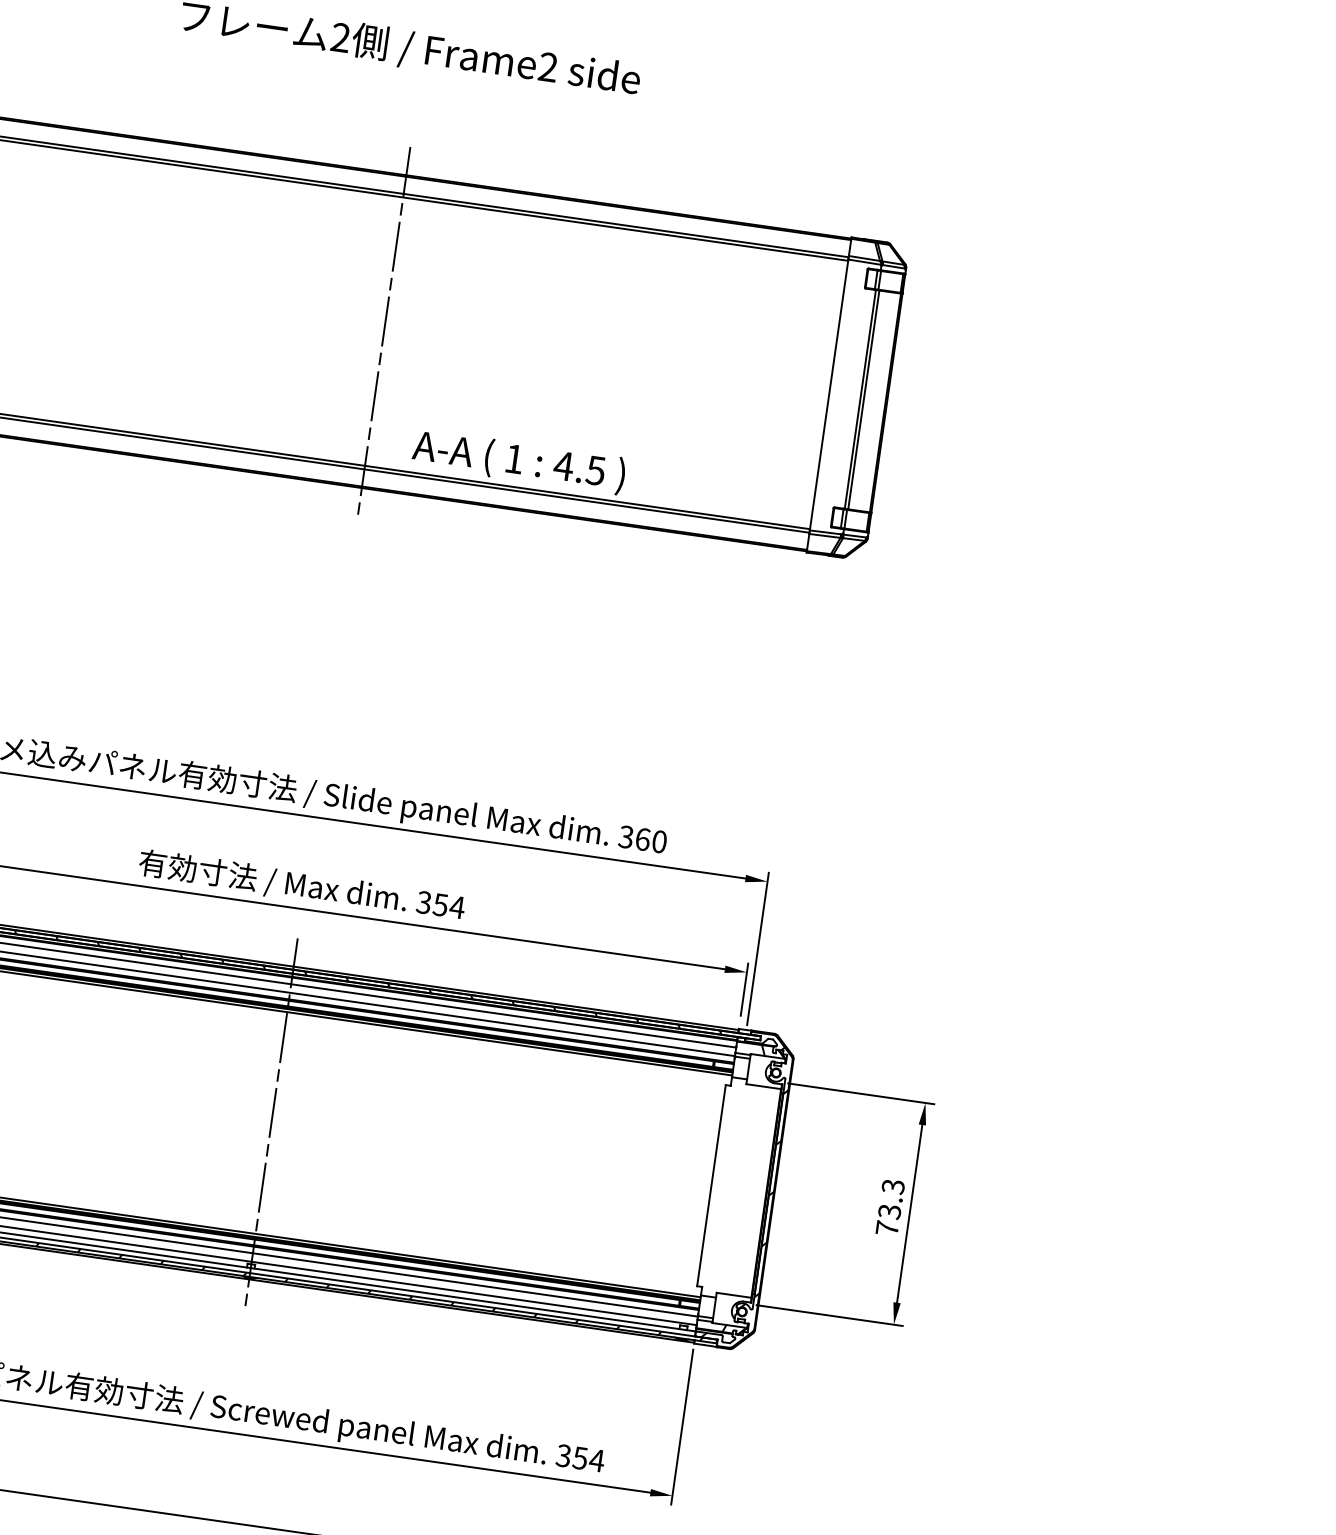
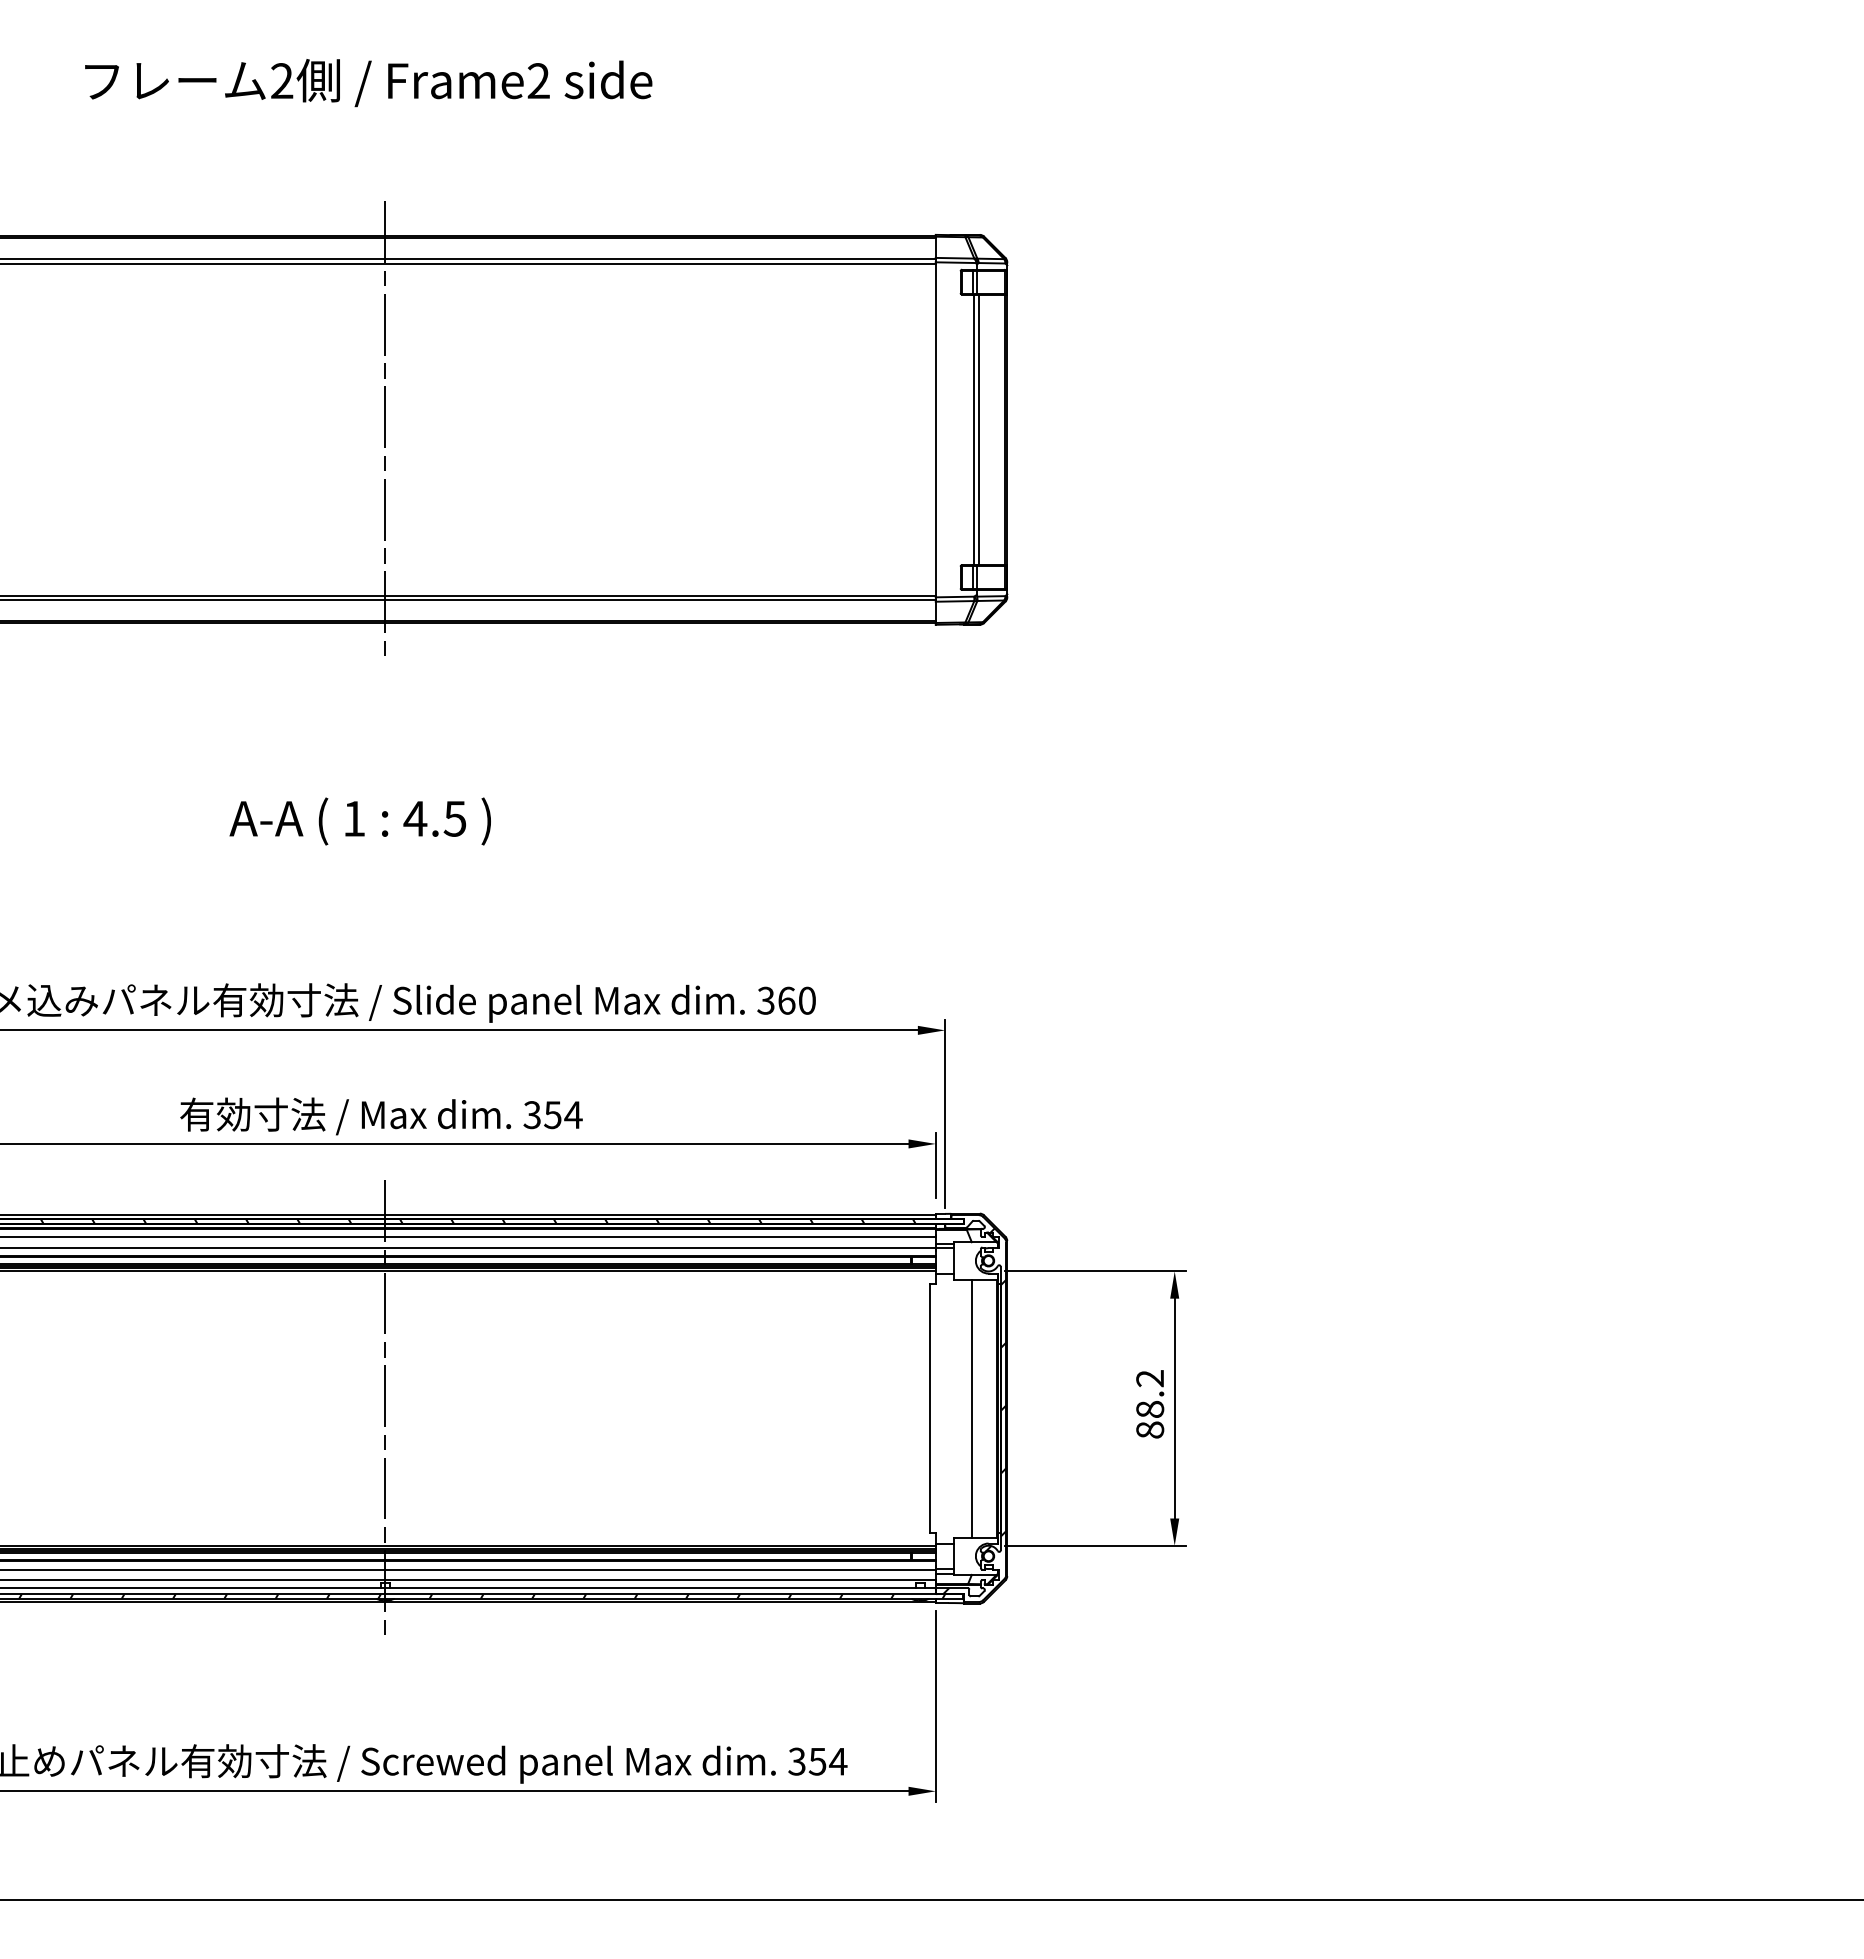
text: (518, 461) -> (359, 821), moved
line: (746, 1190) -> (972, 1408), added
text: (890, 1207) -> (1150, 1404), 73.3 -> 88.2

